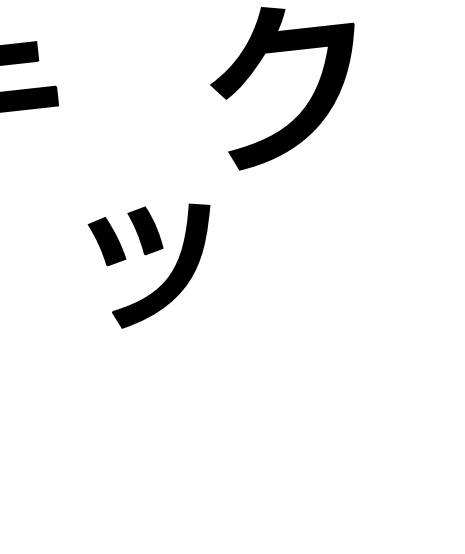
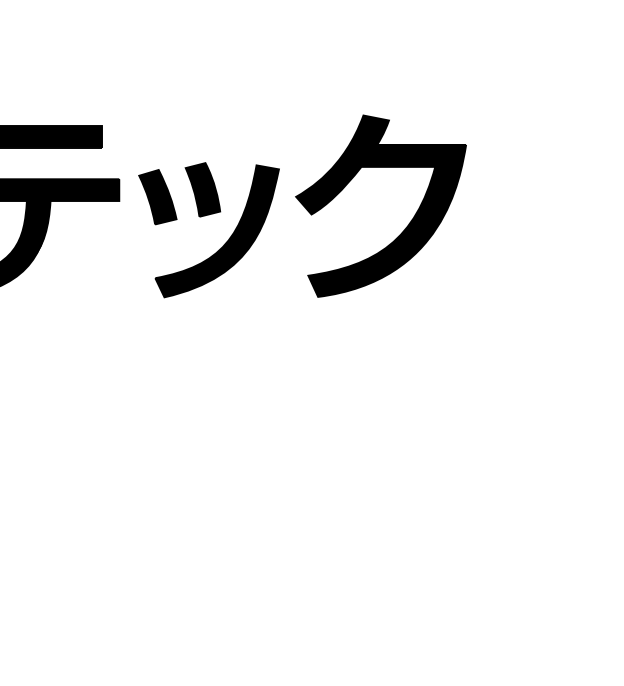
part: (150, 253) -> (205, 216), moved

